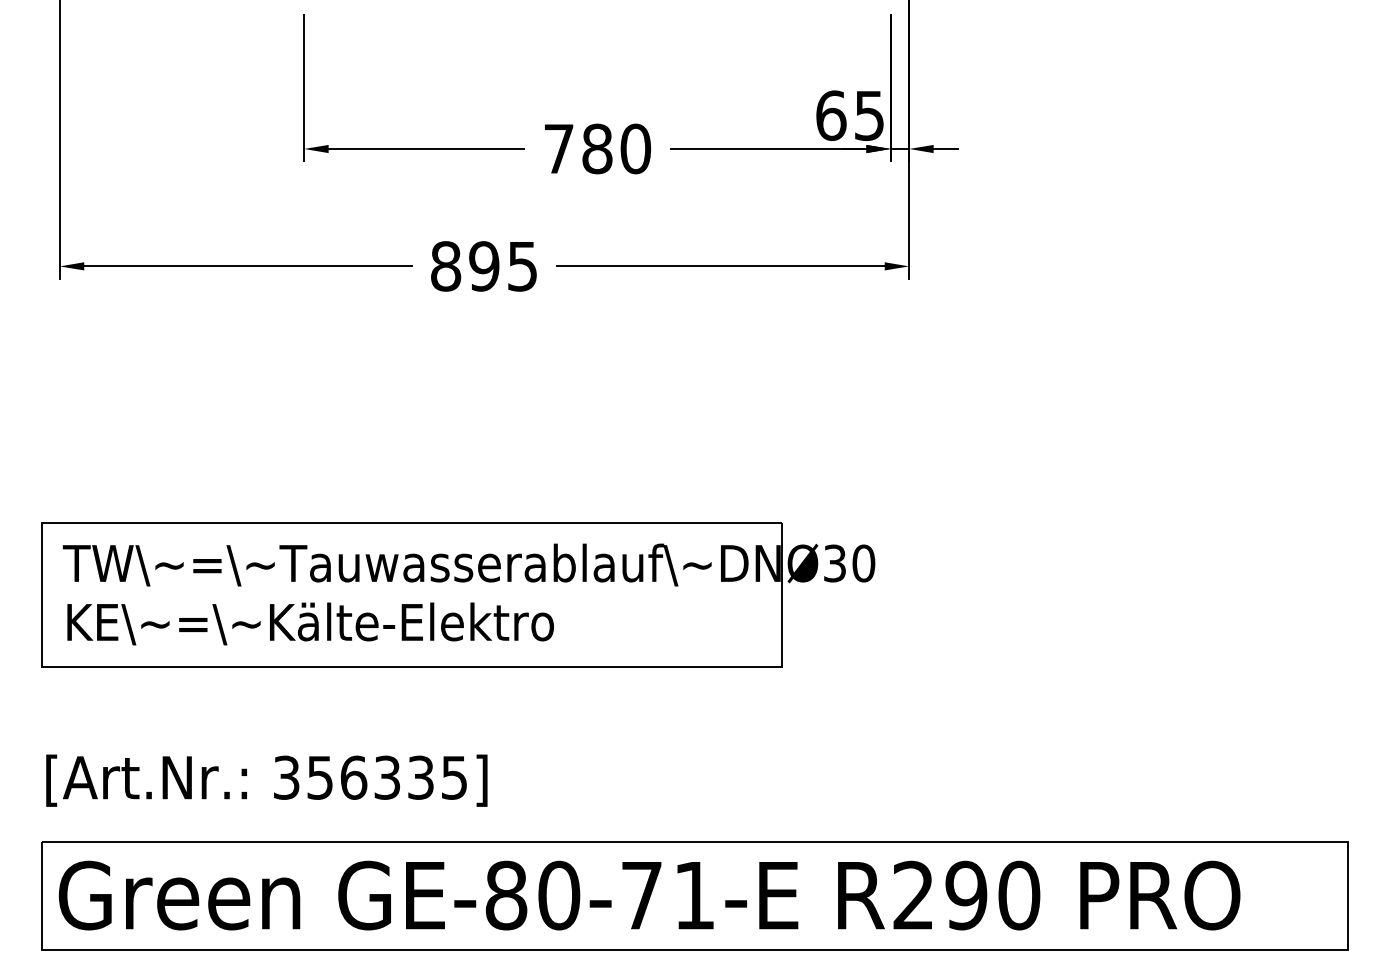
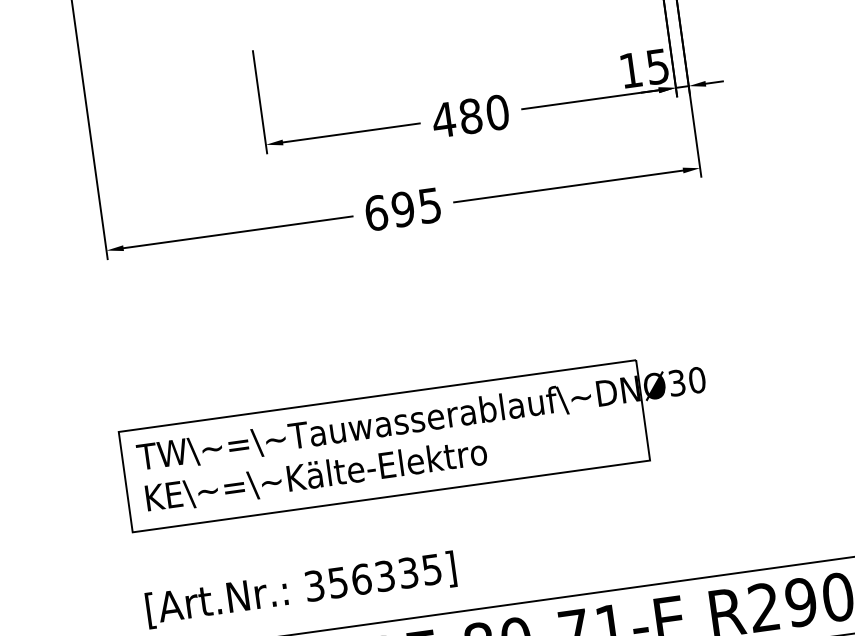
text: (831, 115) -> (631, 70), 65 -> 15
text: (558, 148) -> (443, 119), 780 -> 480
text: (446, 266) -> (376, 213), 895 -> 695

